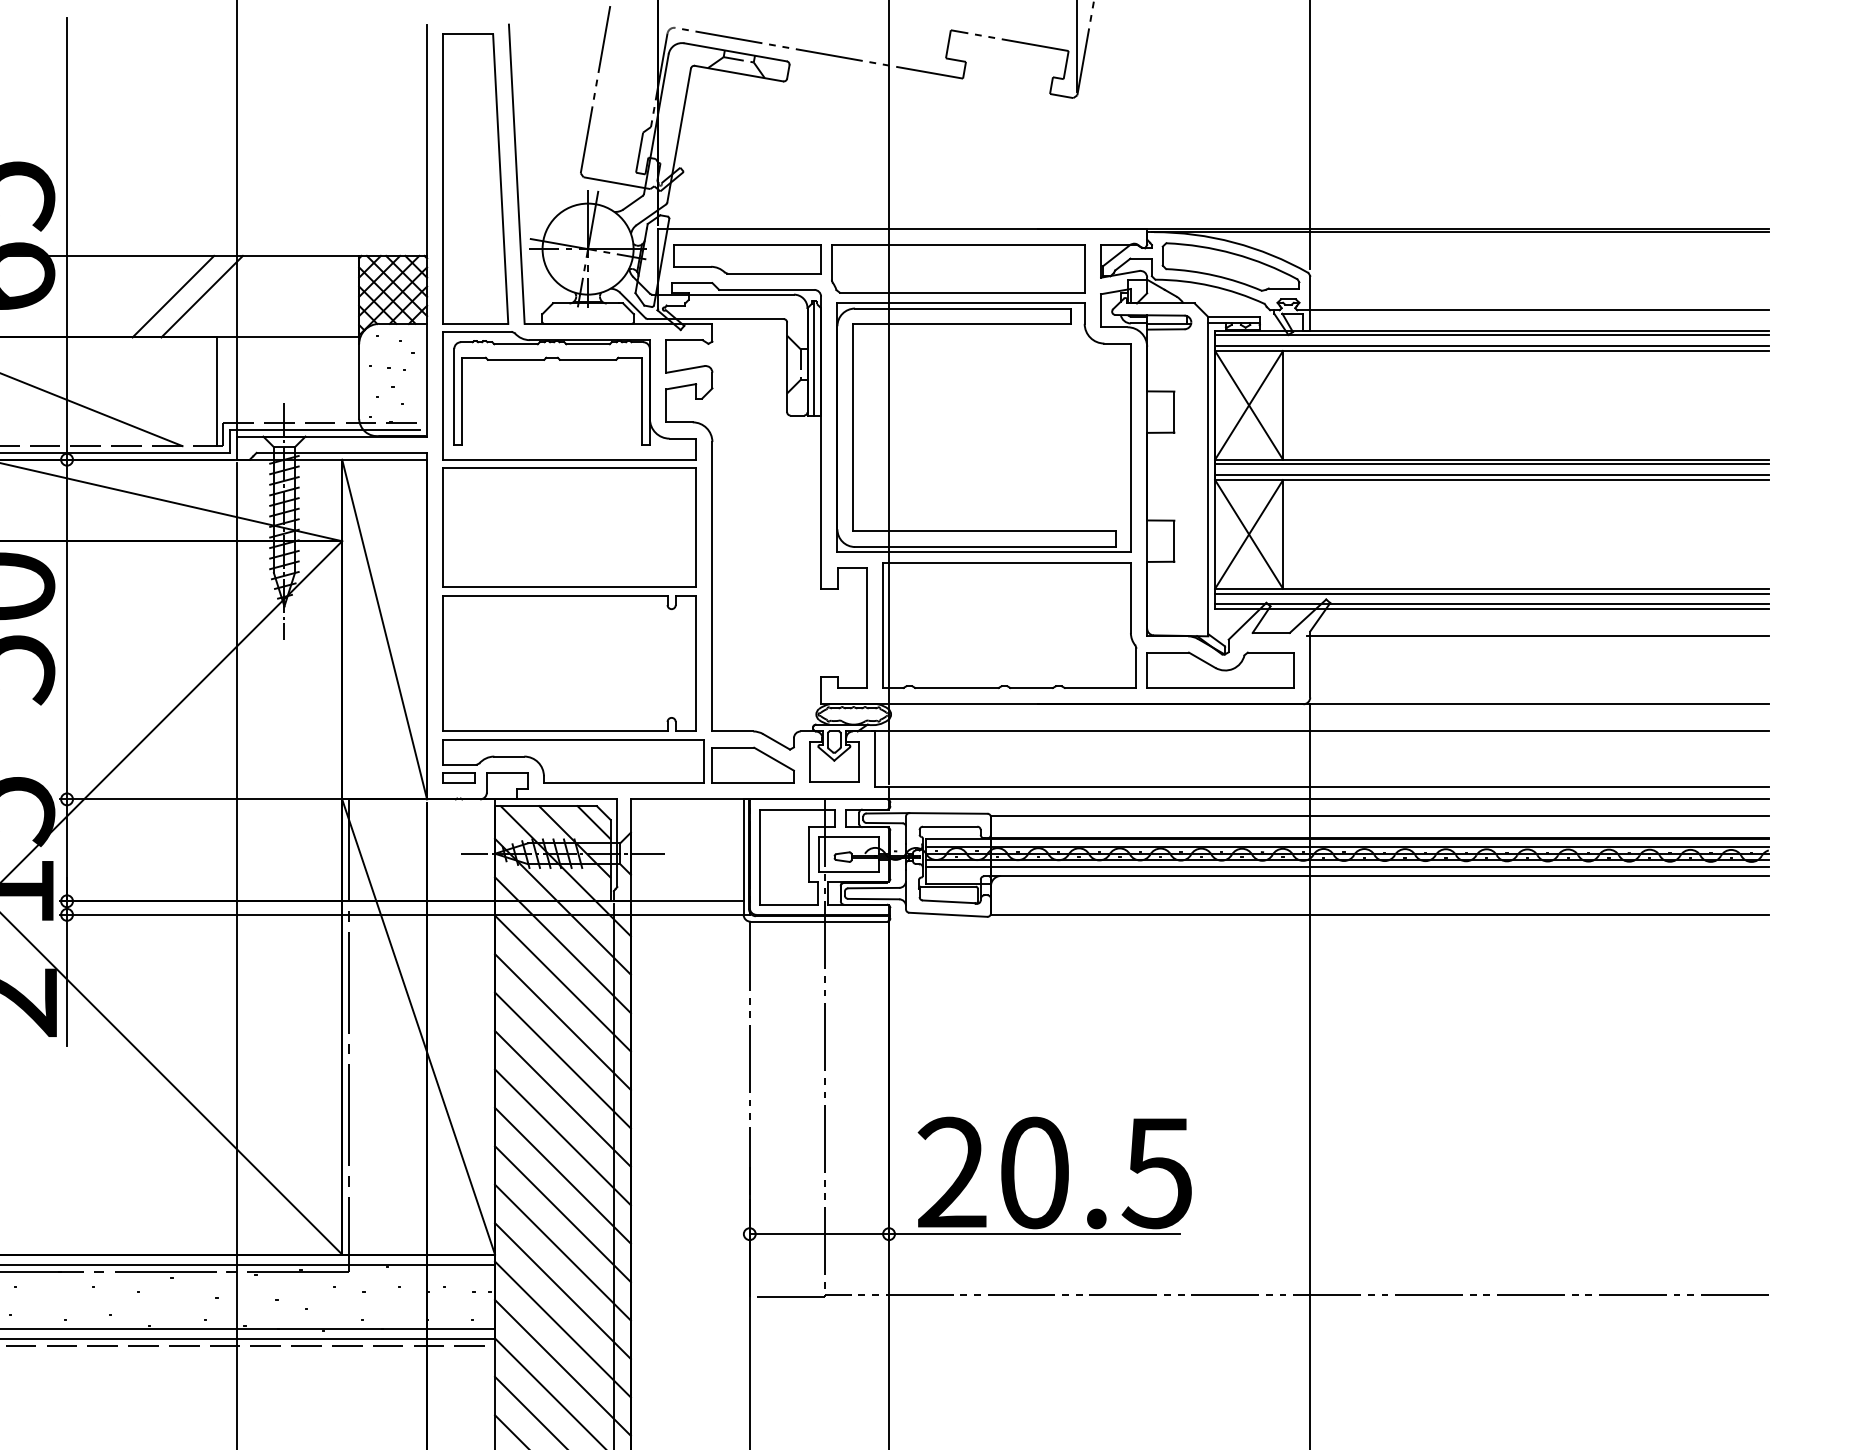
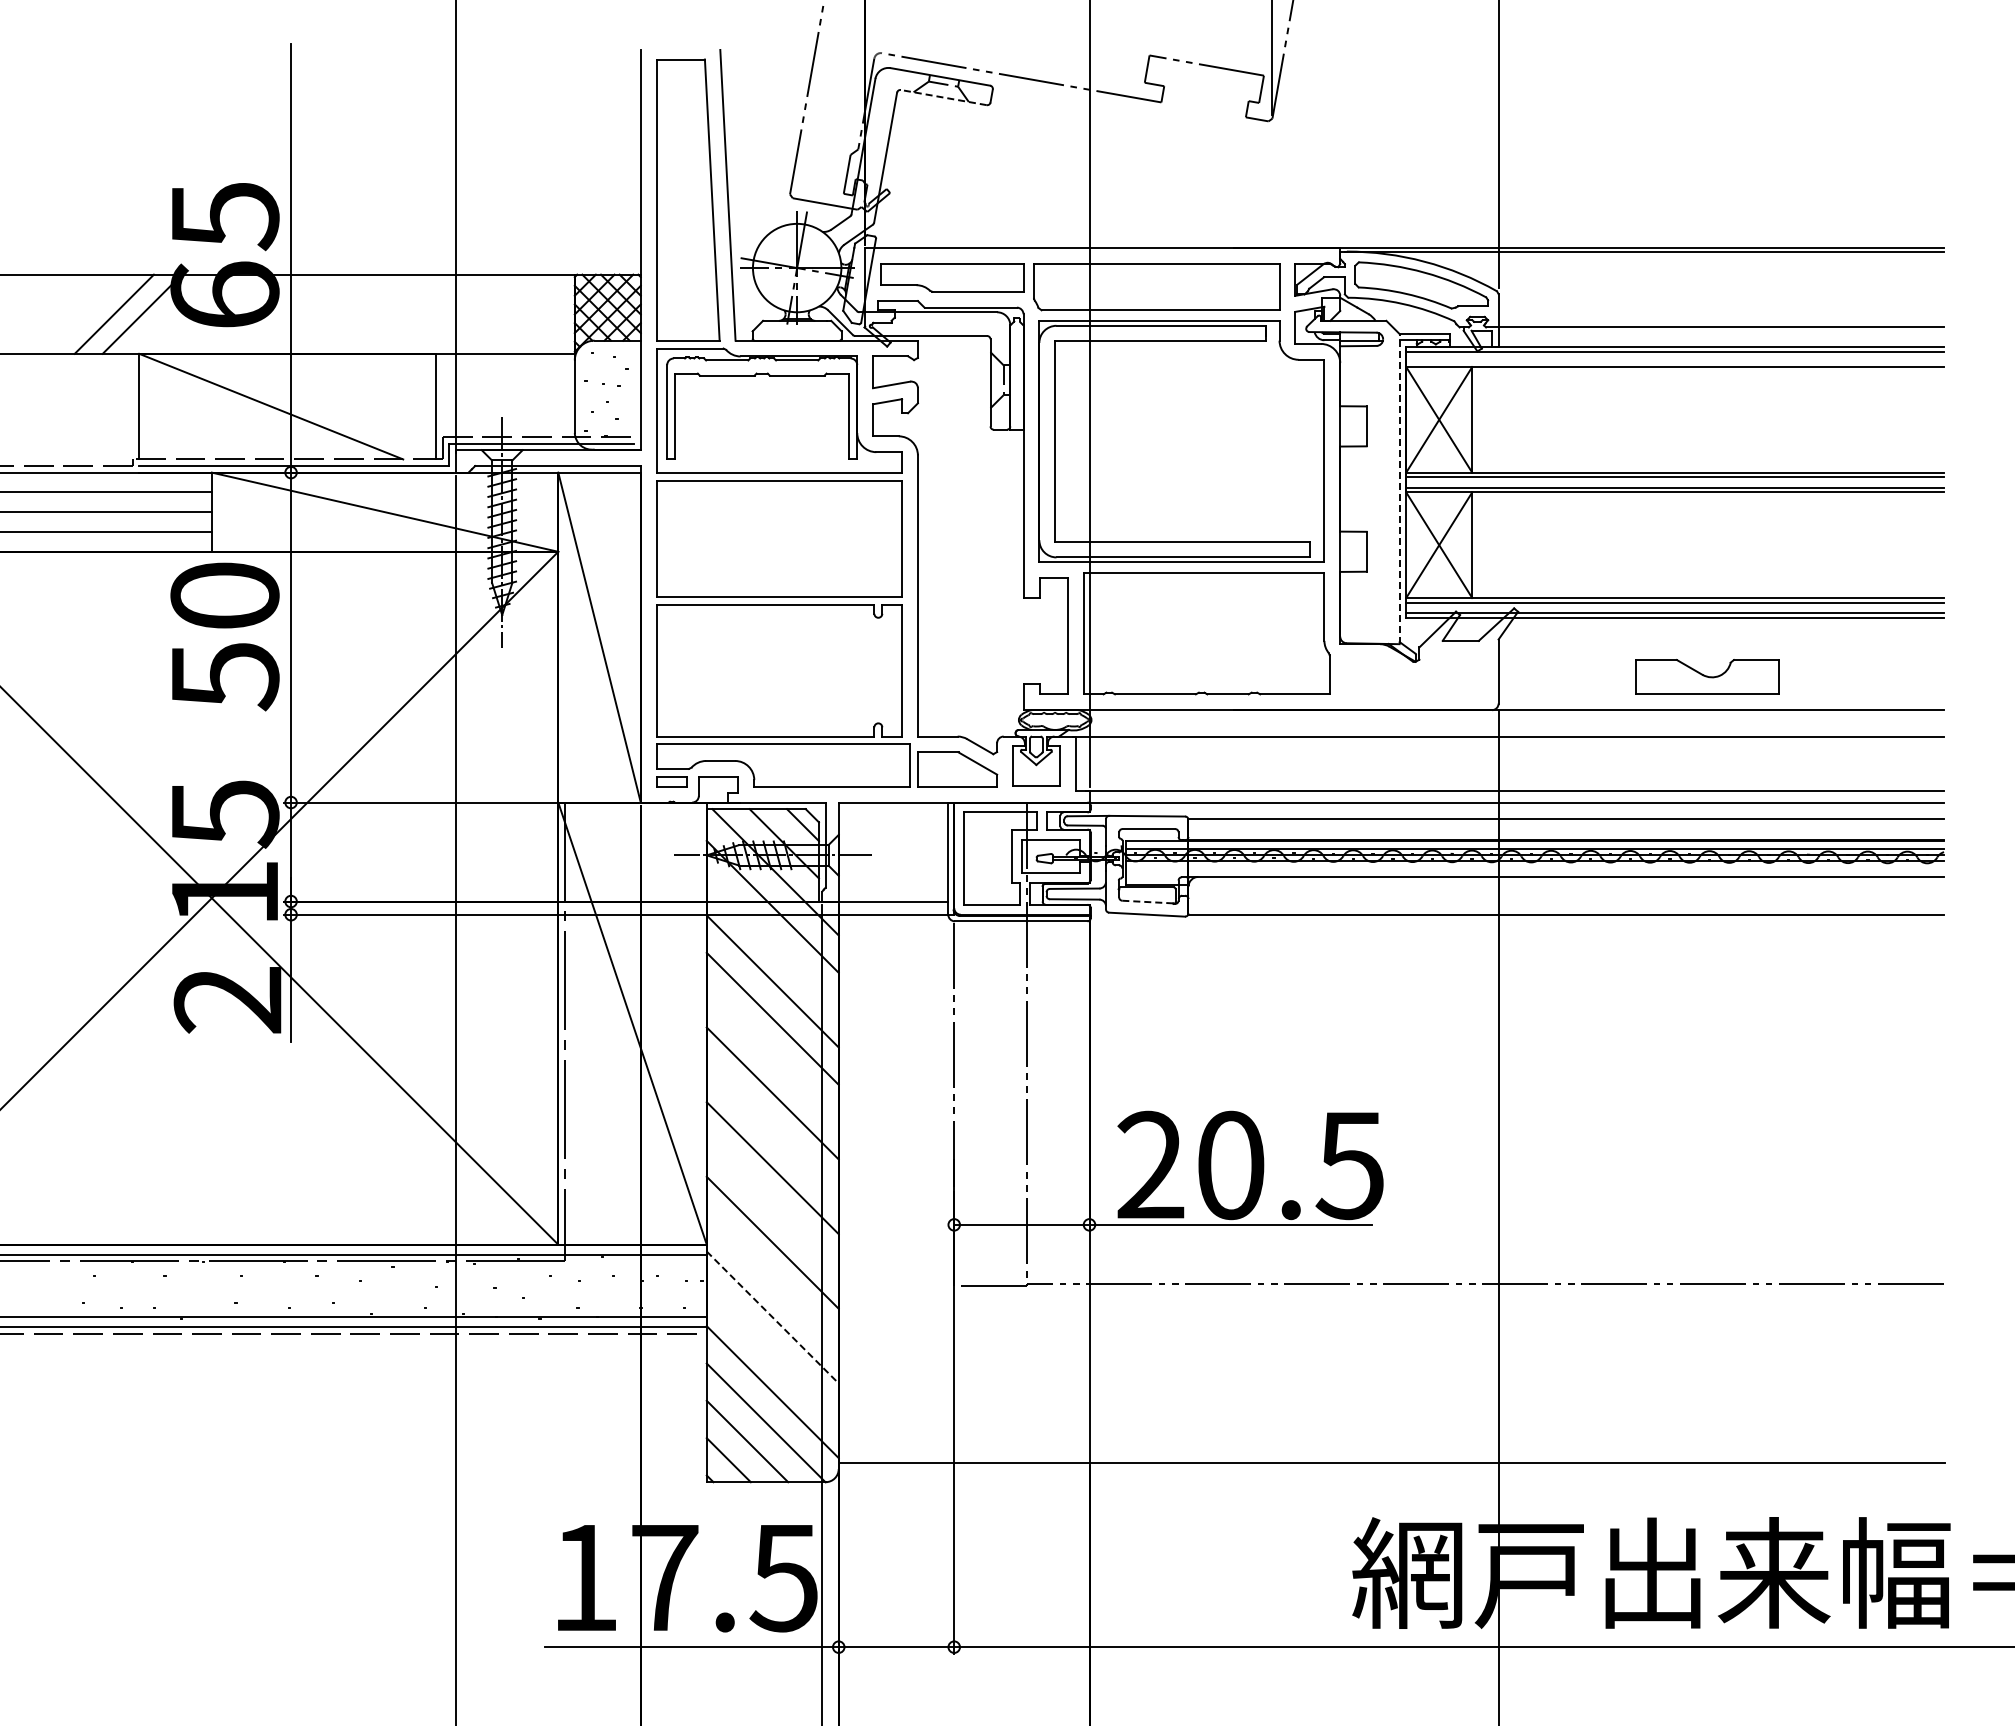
line: (738, 73) -> (943, 97), solid -> dashed
line: (172, 295) -> (393, 313), removed
line: (201, 295) -> (421, 313), removed
line: (1492, 346) -> (1675, 362), removed
line: (813, 357) -> (1016, 373), removed
line: (1208, 476) -> (1399, 488), solid -> dashed
line: (1537, 636) -> (1719, 644), removed
part: (1220, 669) -> (1707, 676), moved
line: (1347, 867) -> (1534, 868), removed
line: (948, 902) -> (1147, 902), solid -> dashed
line: (562, 945) -> (772, 944), removed
line: (562, 1060) -> (772, 1056), removed
line: (562, 1137) -> (772, 1130), removed
line: (562, 1214) -> (772, 1205), removed
line: (562, 1291) -> (772, 1280), removed
line: (563, 1329) -> (773, 1317), solid -> dashed
line: (562, 1367) -> (772, 1354), removed

